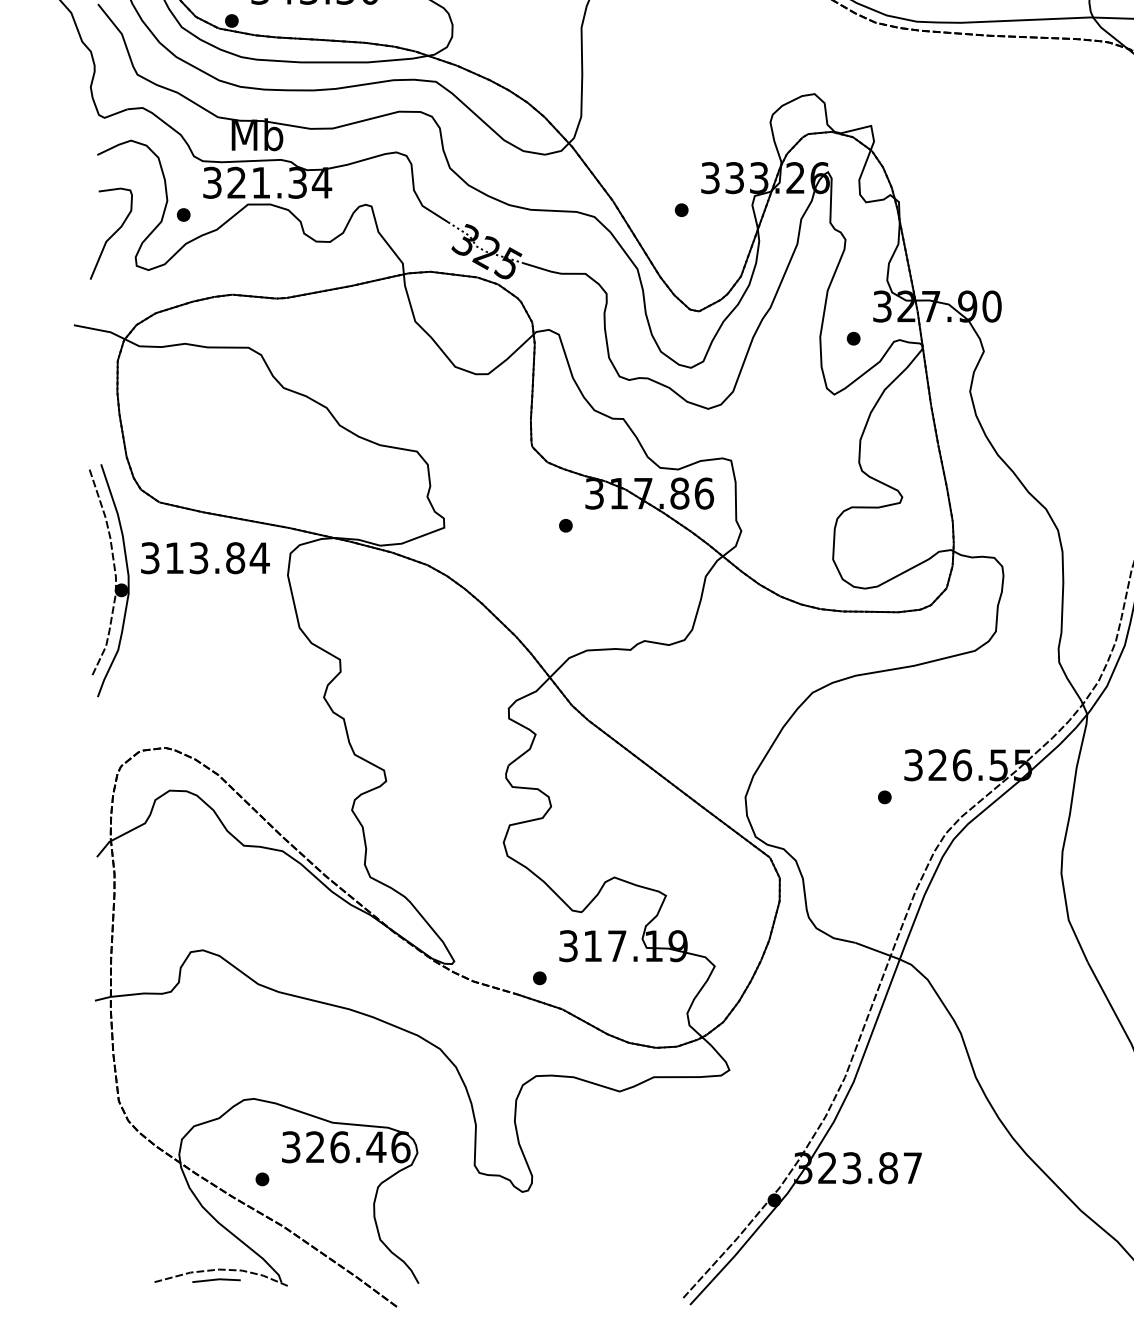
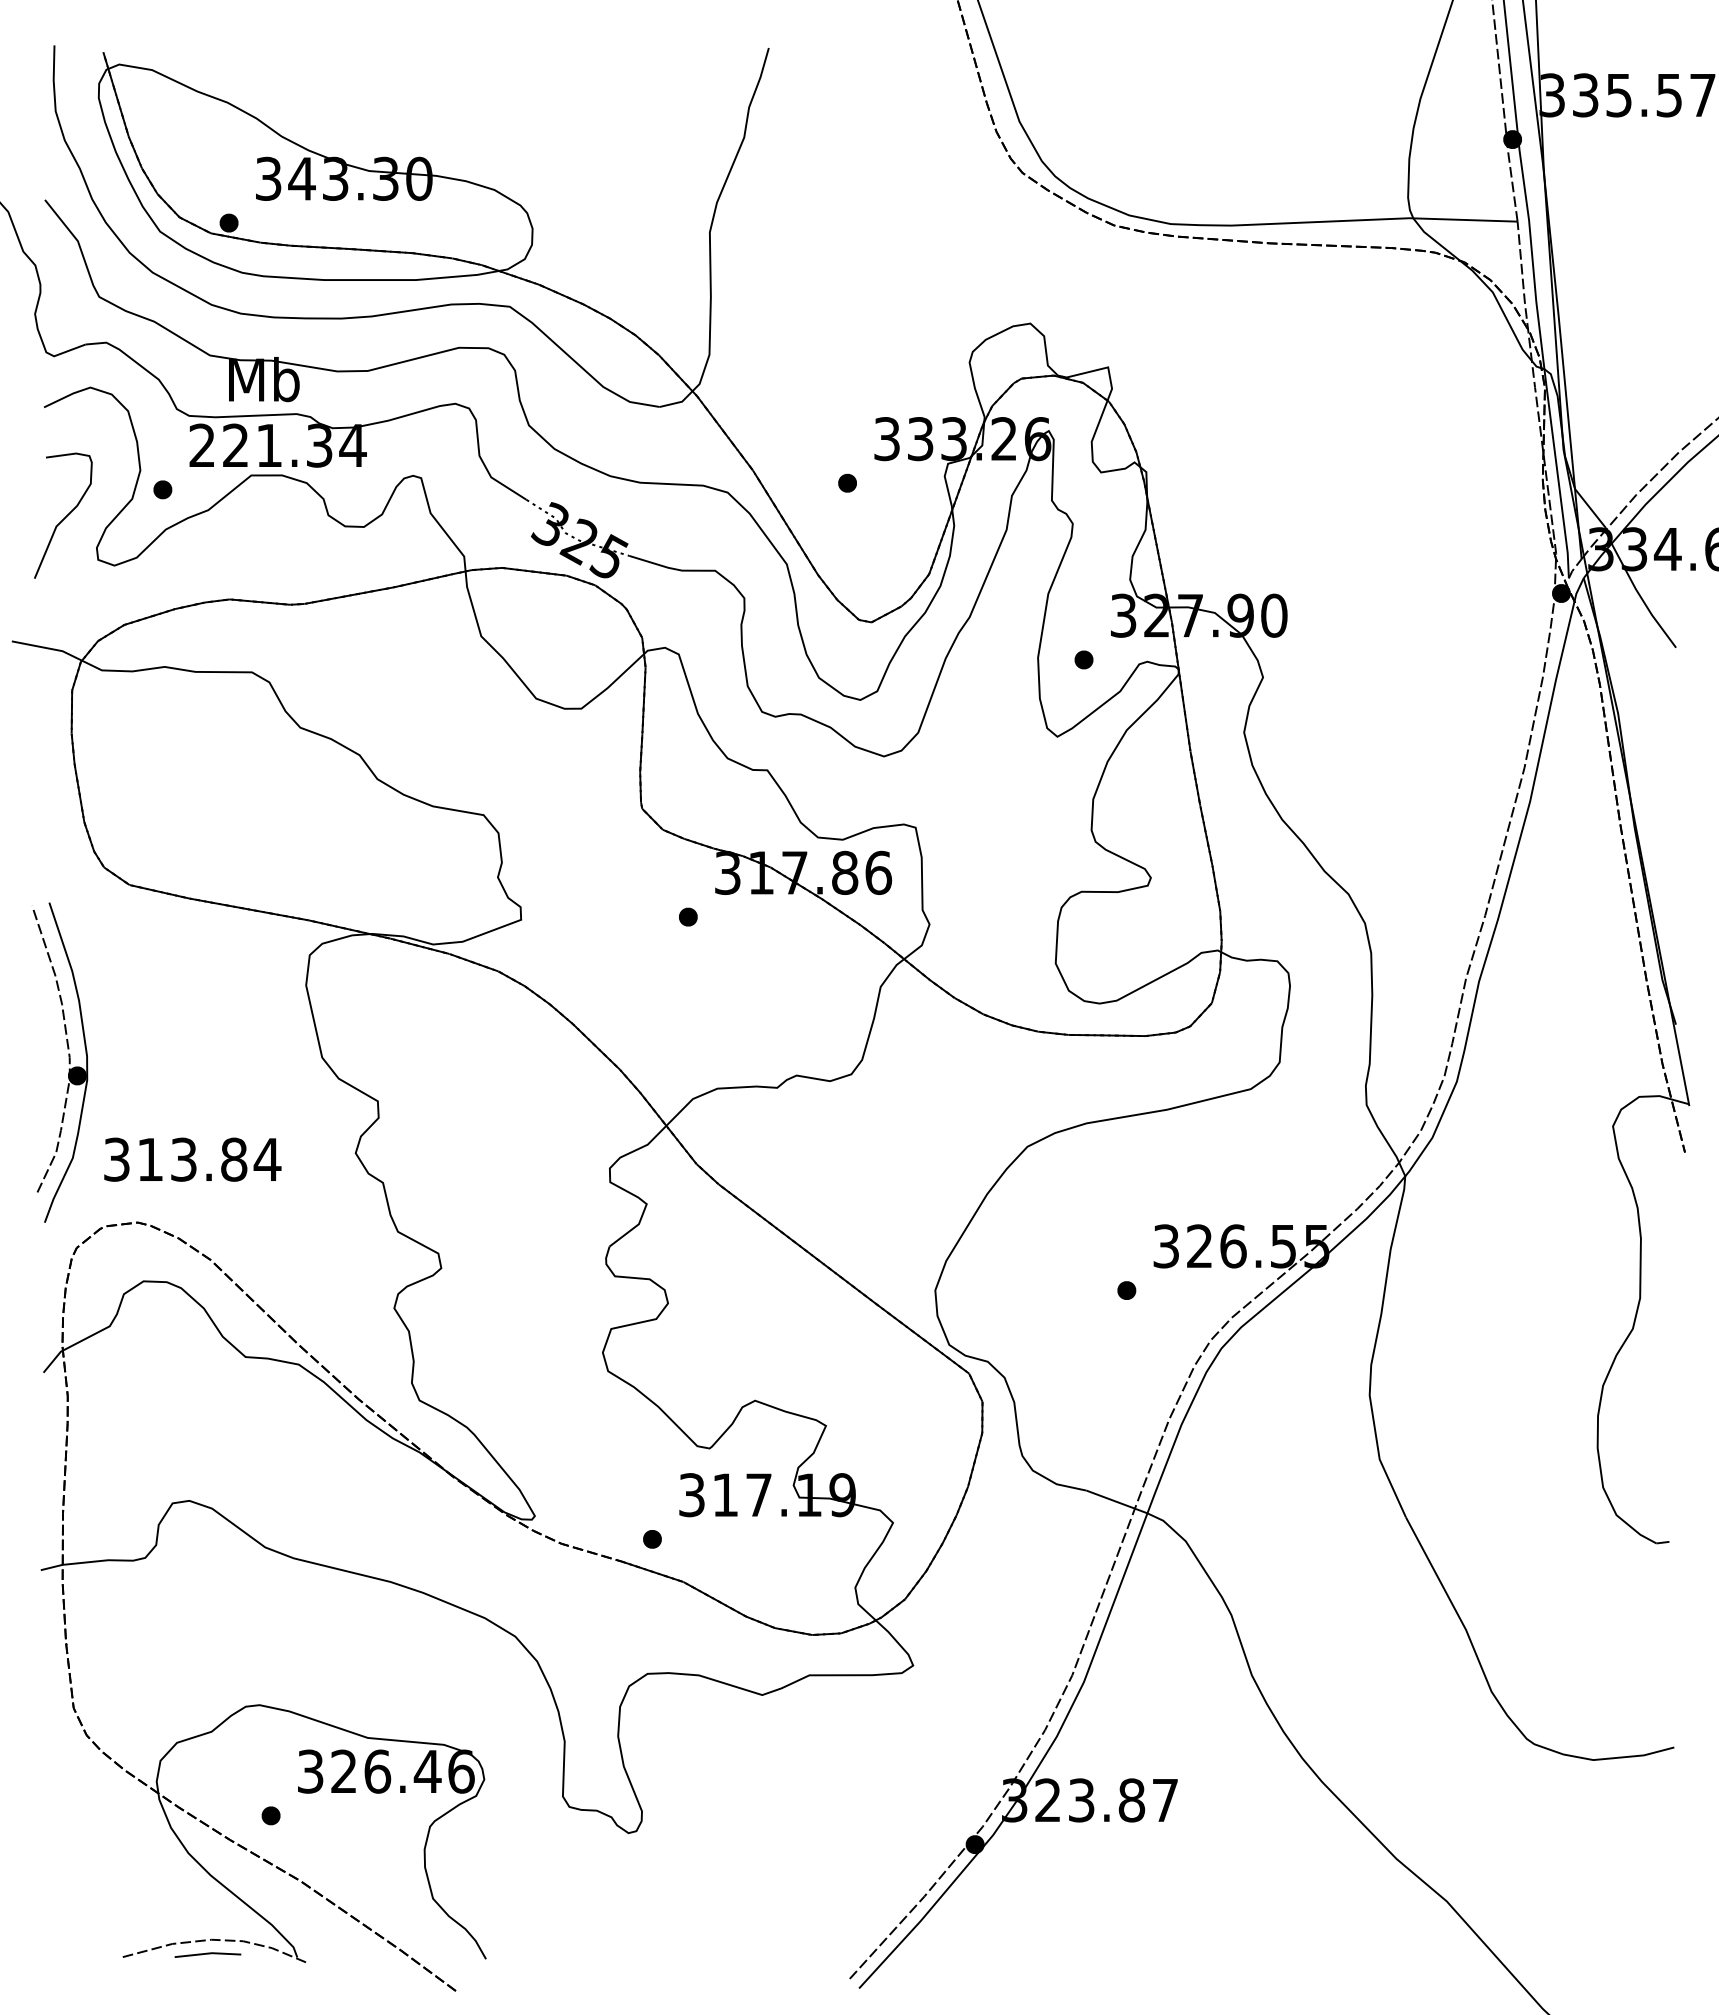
text: (211, 182) -> (201, 445), 321.34 -> 221.34
text: (205, 558) -> (192, 1159), moved
part: (115, 580) -> (68, 1062), moved

